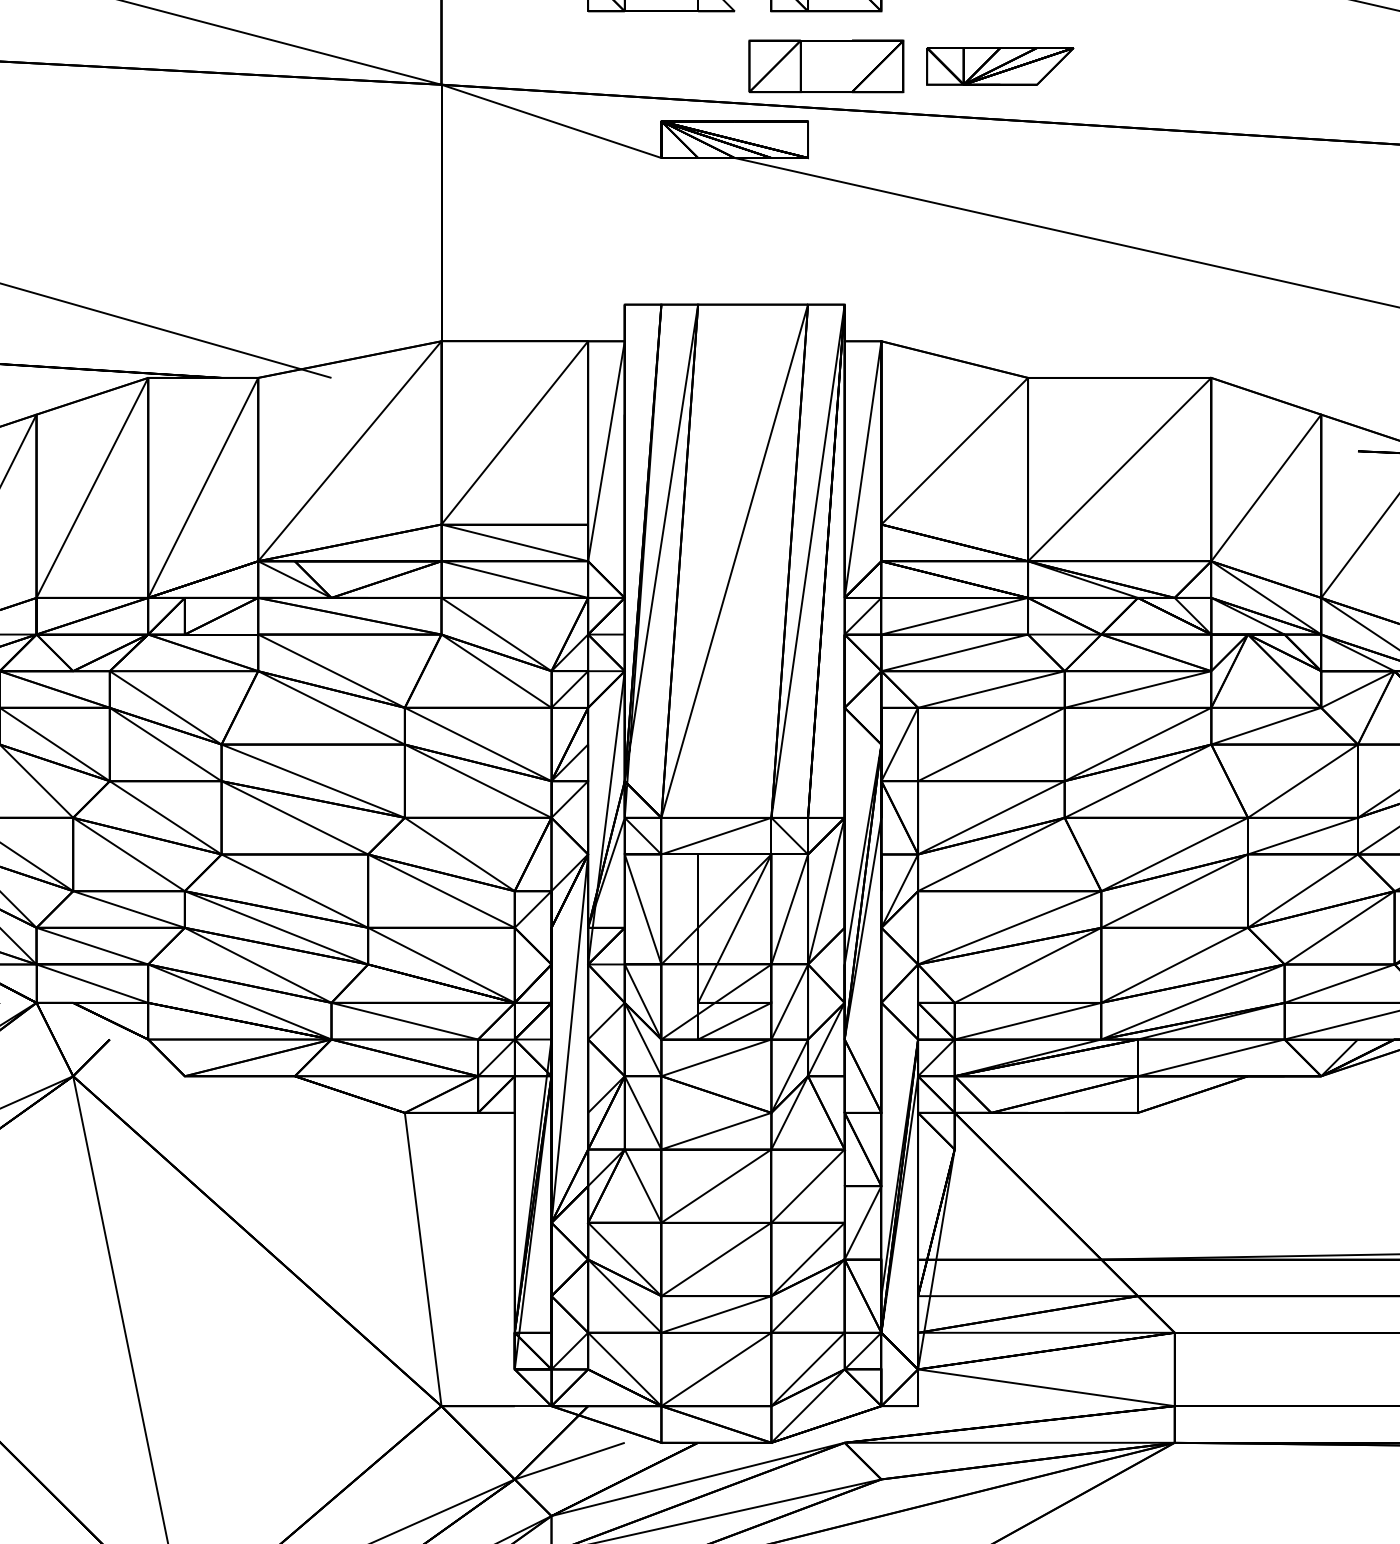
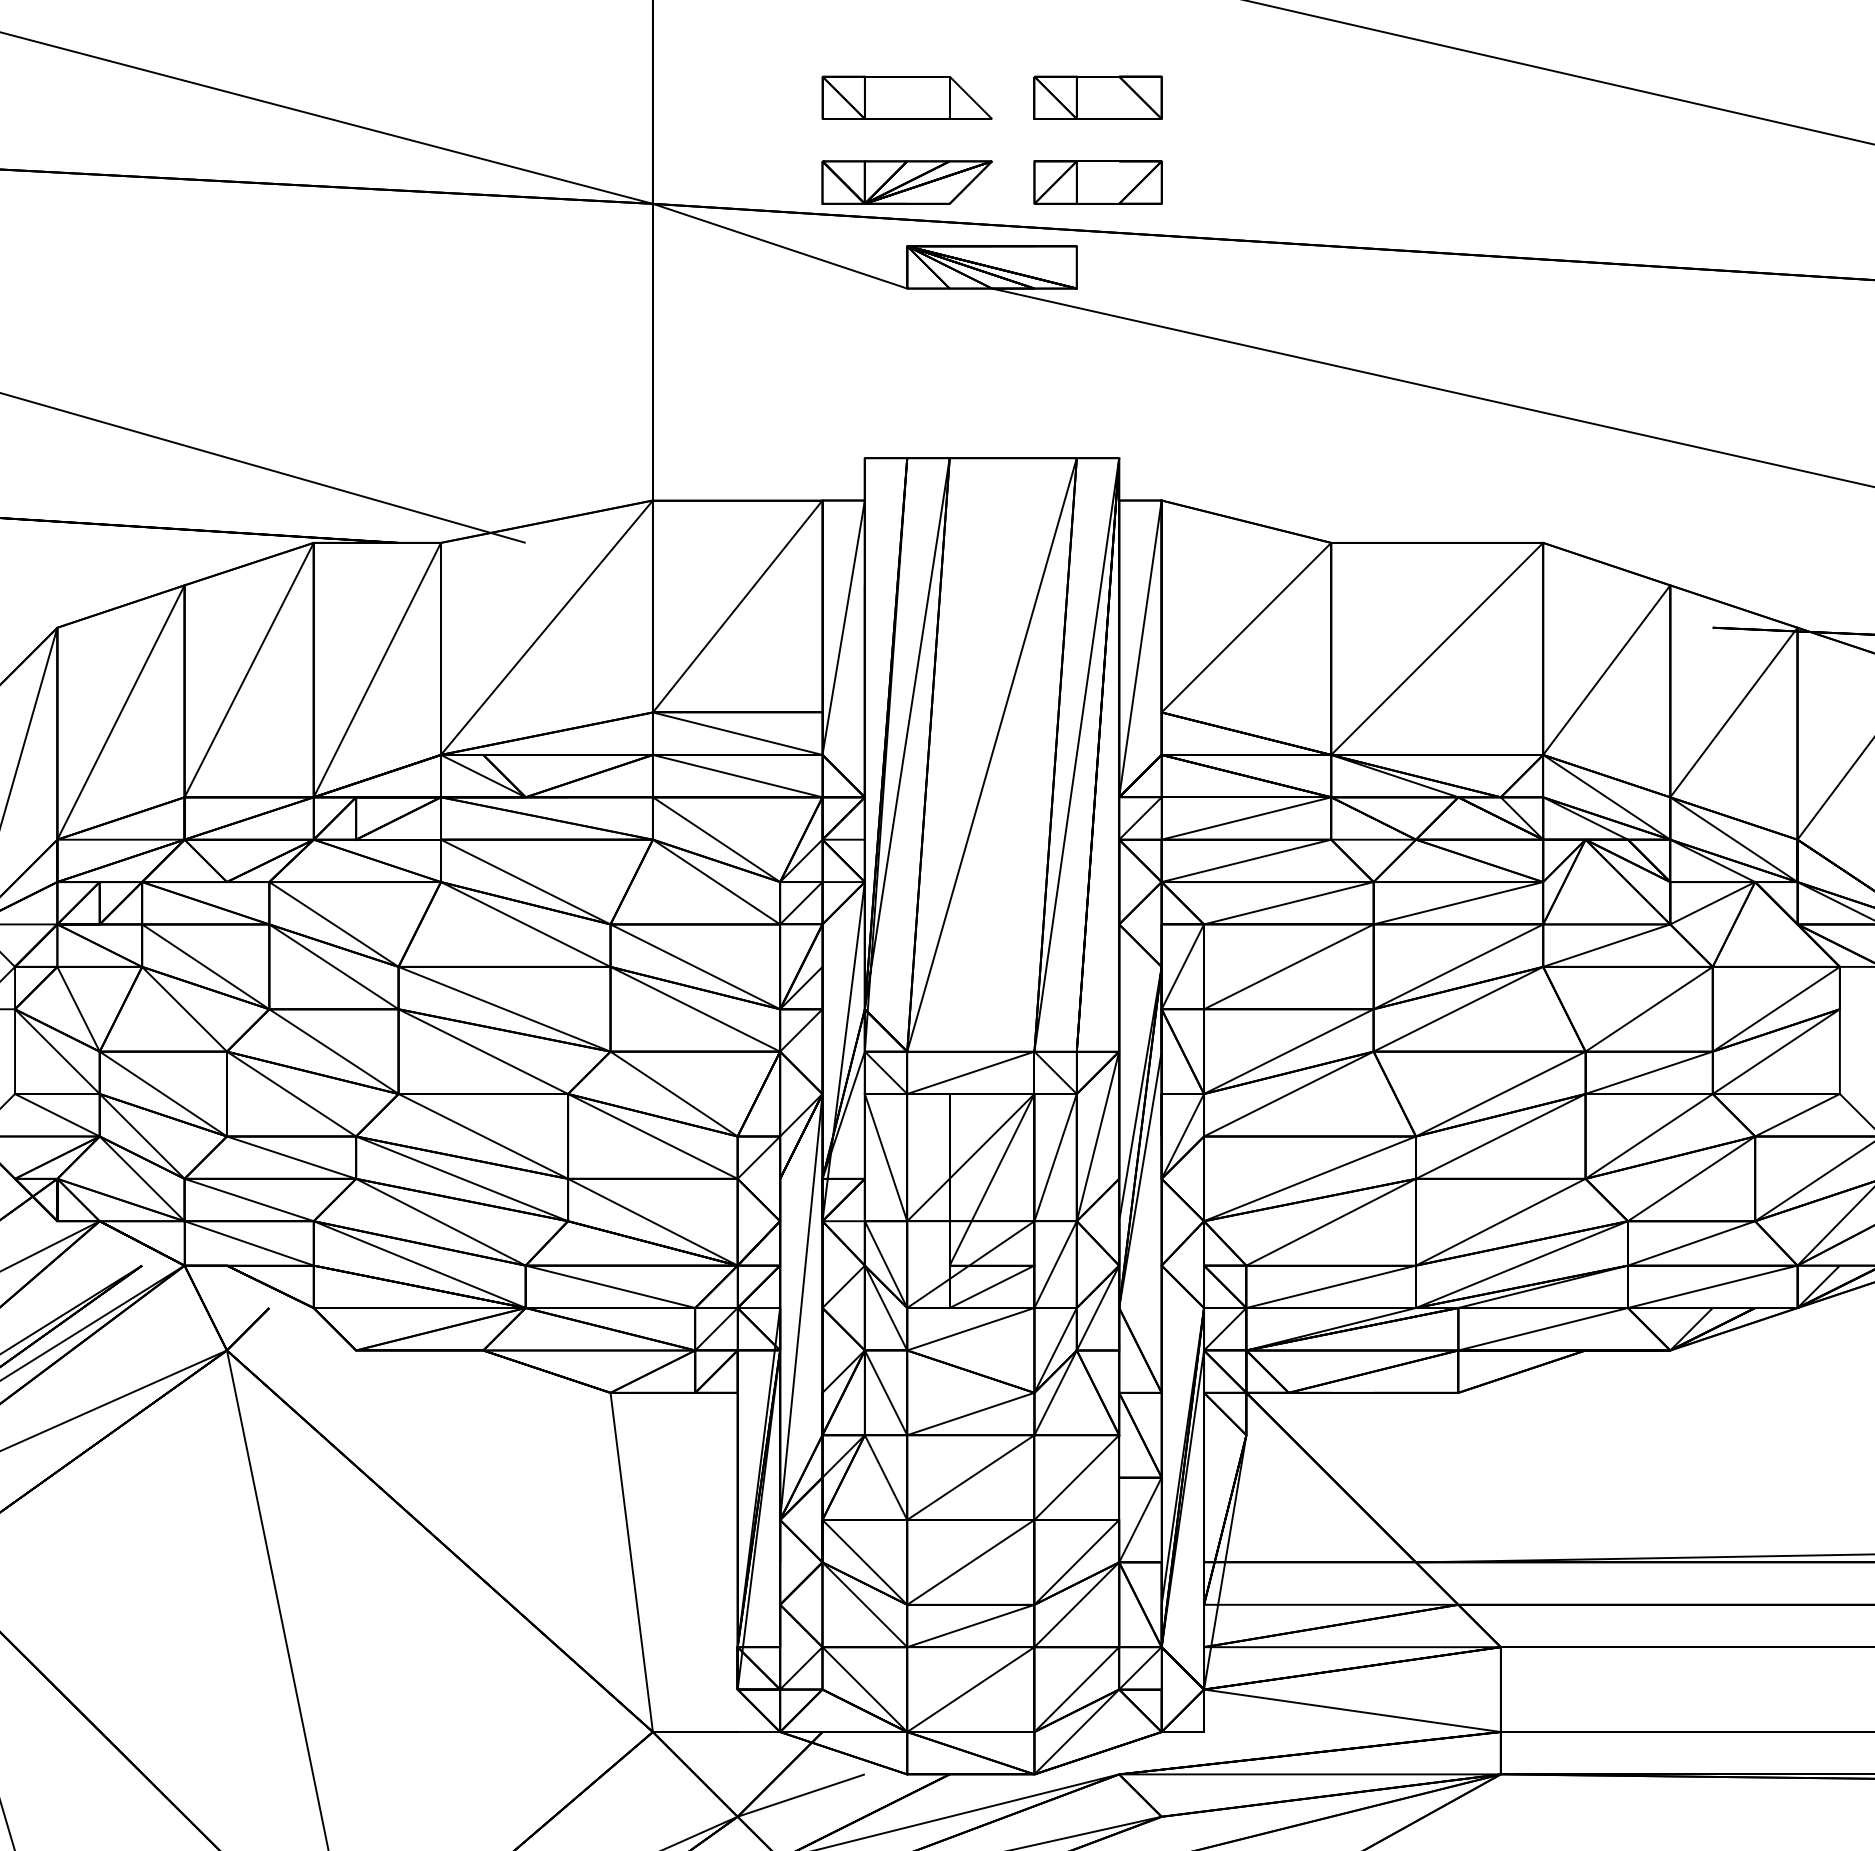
part: (825, 66) -> (1097, 182), size x0.71
part: (999, 66) -> (906, 182), moved

